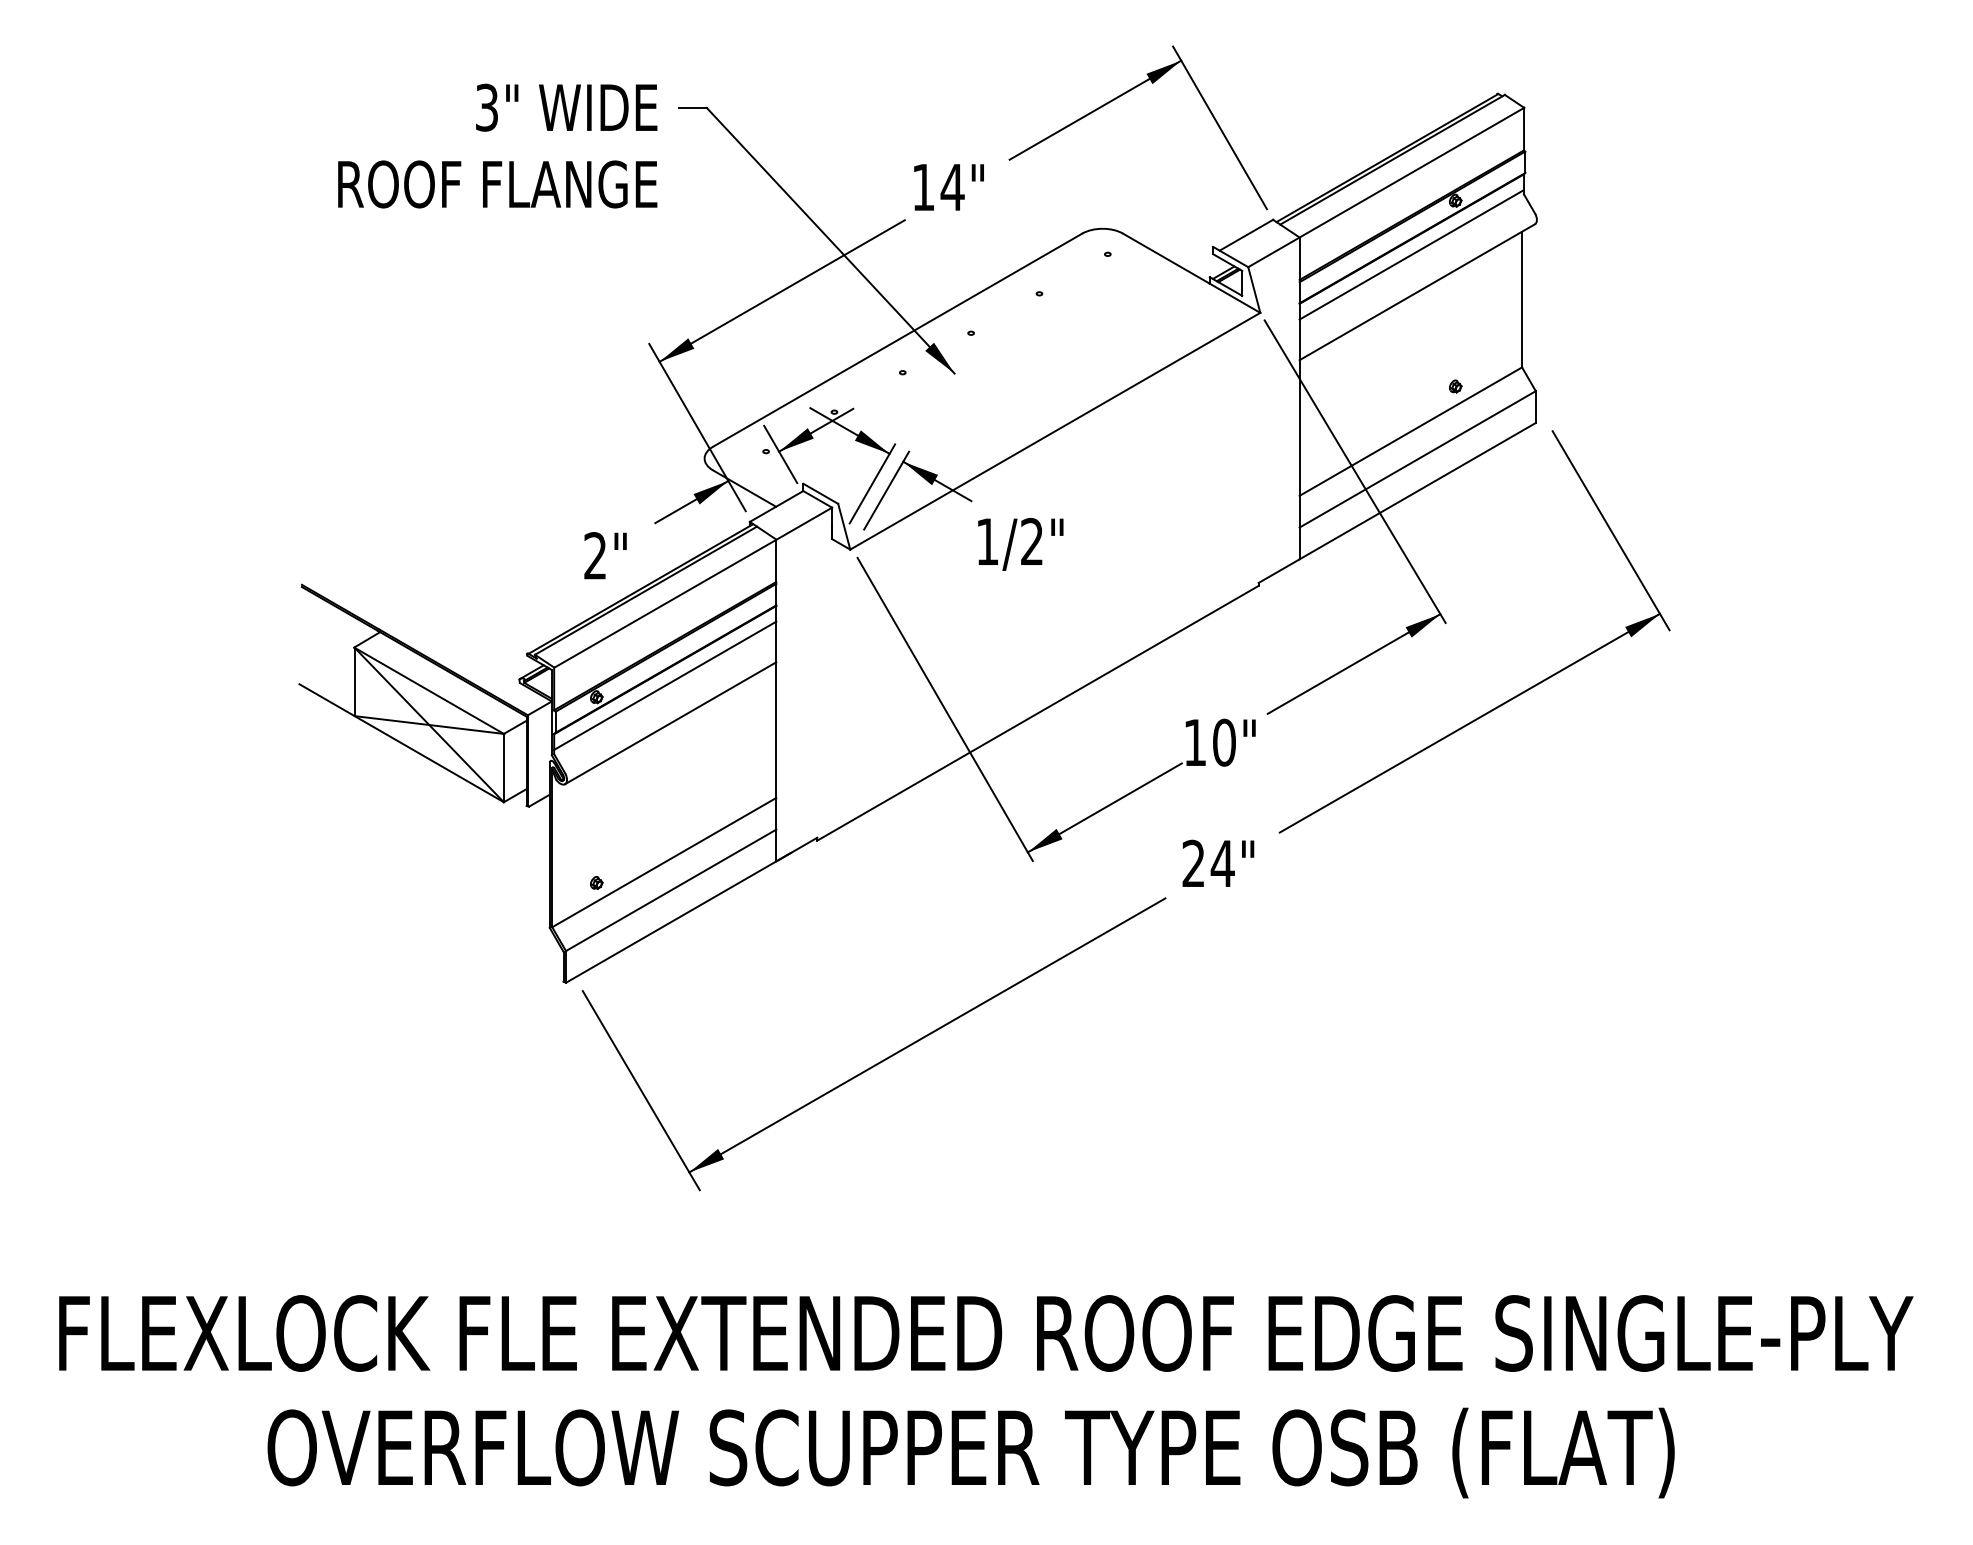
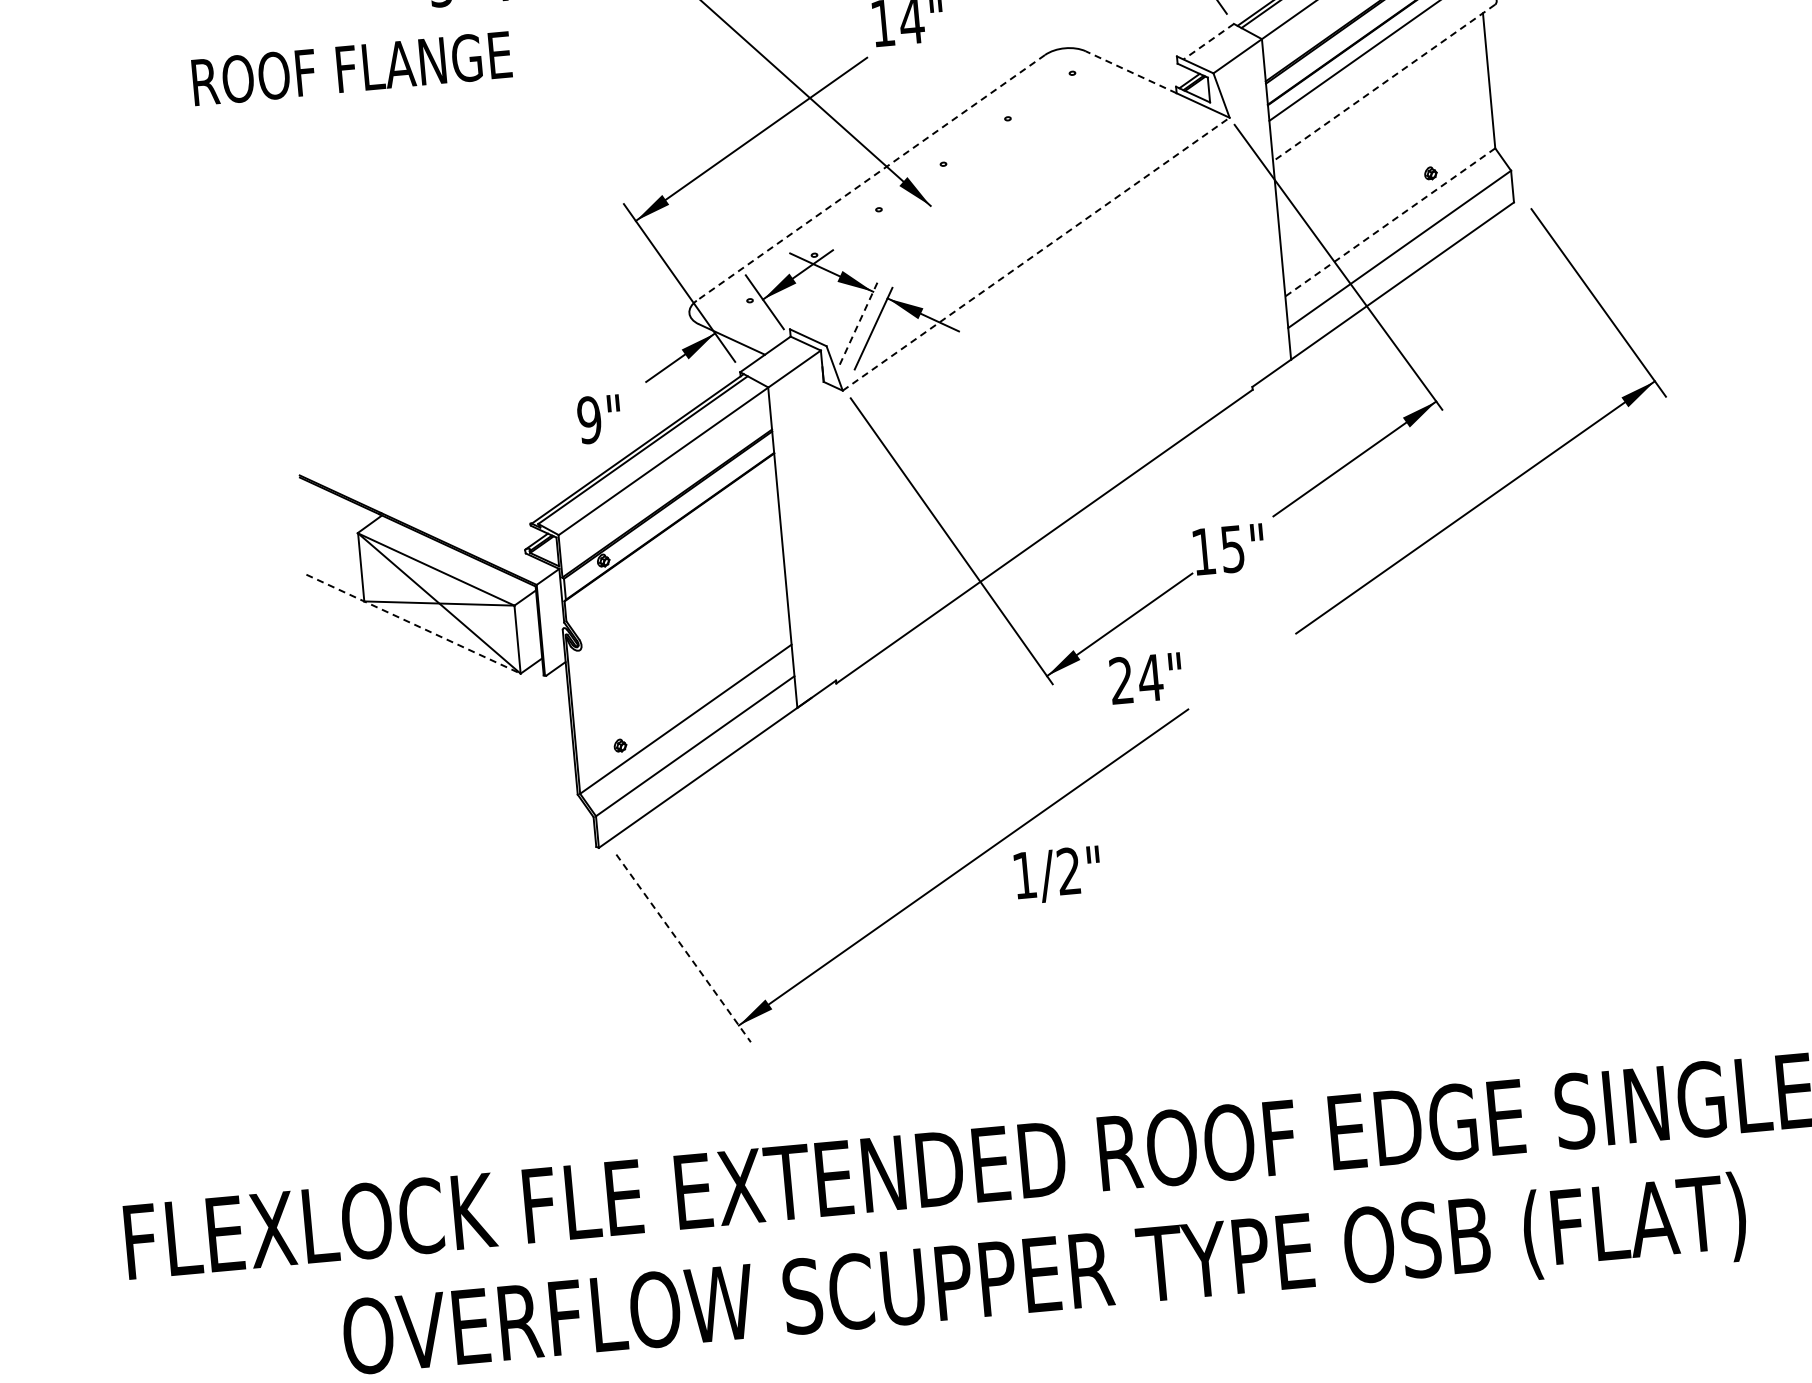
text: (497, 184) -> (351, 68), moved
line: (1246, 235) -> (1208, 41), solid -> dashed
line: (1166, 258) -> (1131, 72), solid -> dashed
line: (1417, 292) -> (1384, 83), solid -> dashed
line: (897, 340) -> (870, 178), solid -> dashed
line: (1055, 431) -> (1036, 254), solid -> dashed
line: (1410, 431) -> (1389, 222), solid -> dashed
line: (872, 483) -> (858, 322), solid -> dashed
text: (1020, 543) -> (1057, 874), moved
text: (595, 555) -> (589, 419), 2" -> 9"
line: (665, 685) -> (671, 542), removed
line: (670, 723) -> (679, 580), removed
text: (1224, 742) -> (1232, 548), 10" -> 15"
line: (401, 743) -> (413, 624), solid -> dashed
text: (1218, 862) -> (1146, 677), moved
line: (641, 1091) -> (683, 949), solid -> dashed

